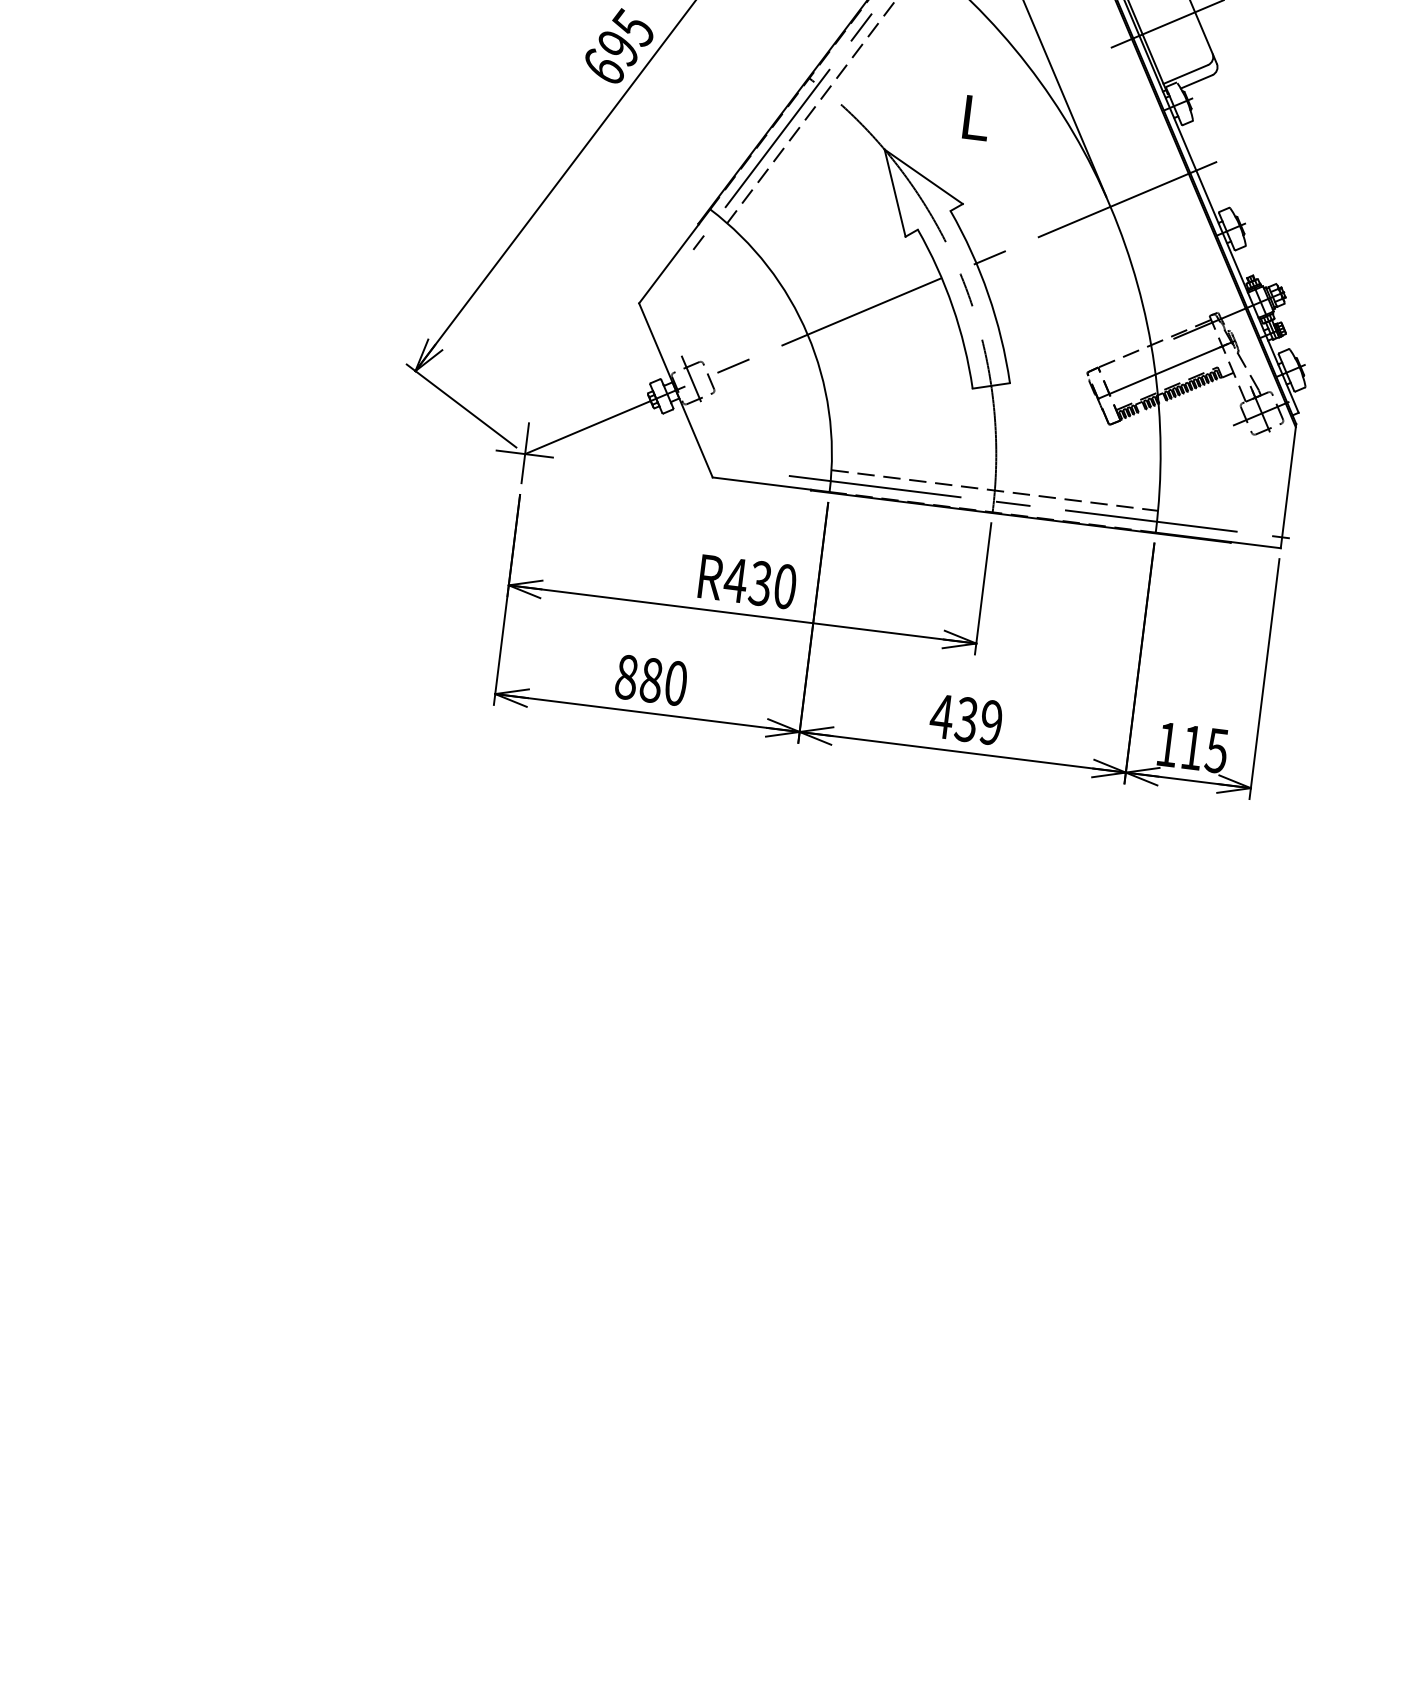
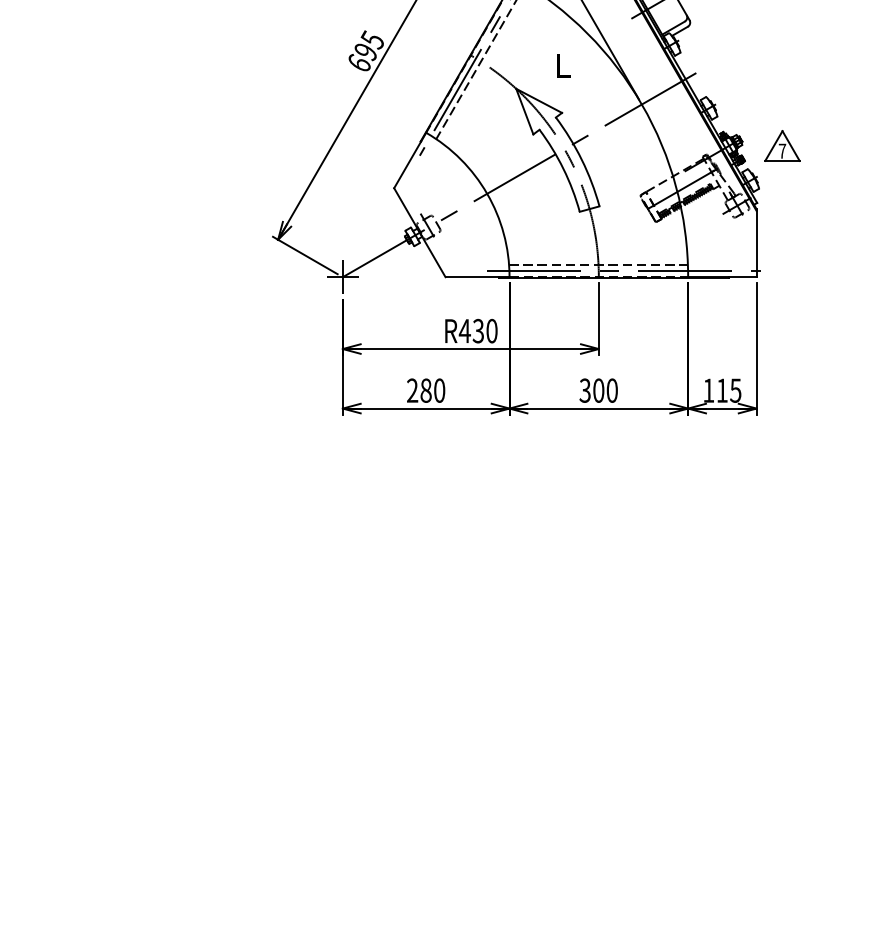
part: (1358, 313) -> (782, 145), added
text: (626, 676) -> (412, 390), 880 -> 280
text: (966, 719) -> (598, 390), 439 -> 300

